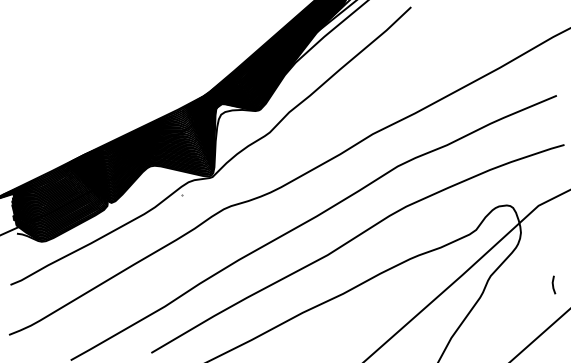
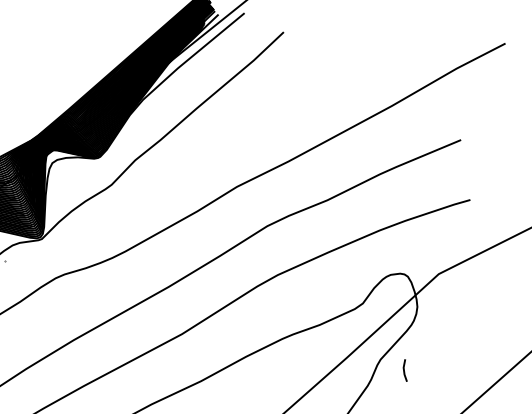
line: (553, 284) -> (404, 369), moved

